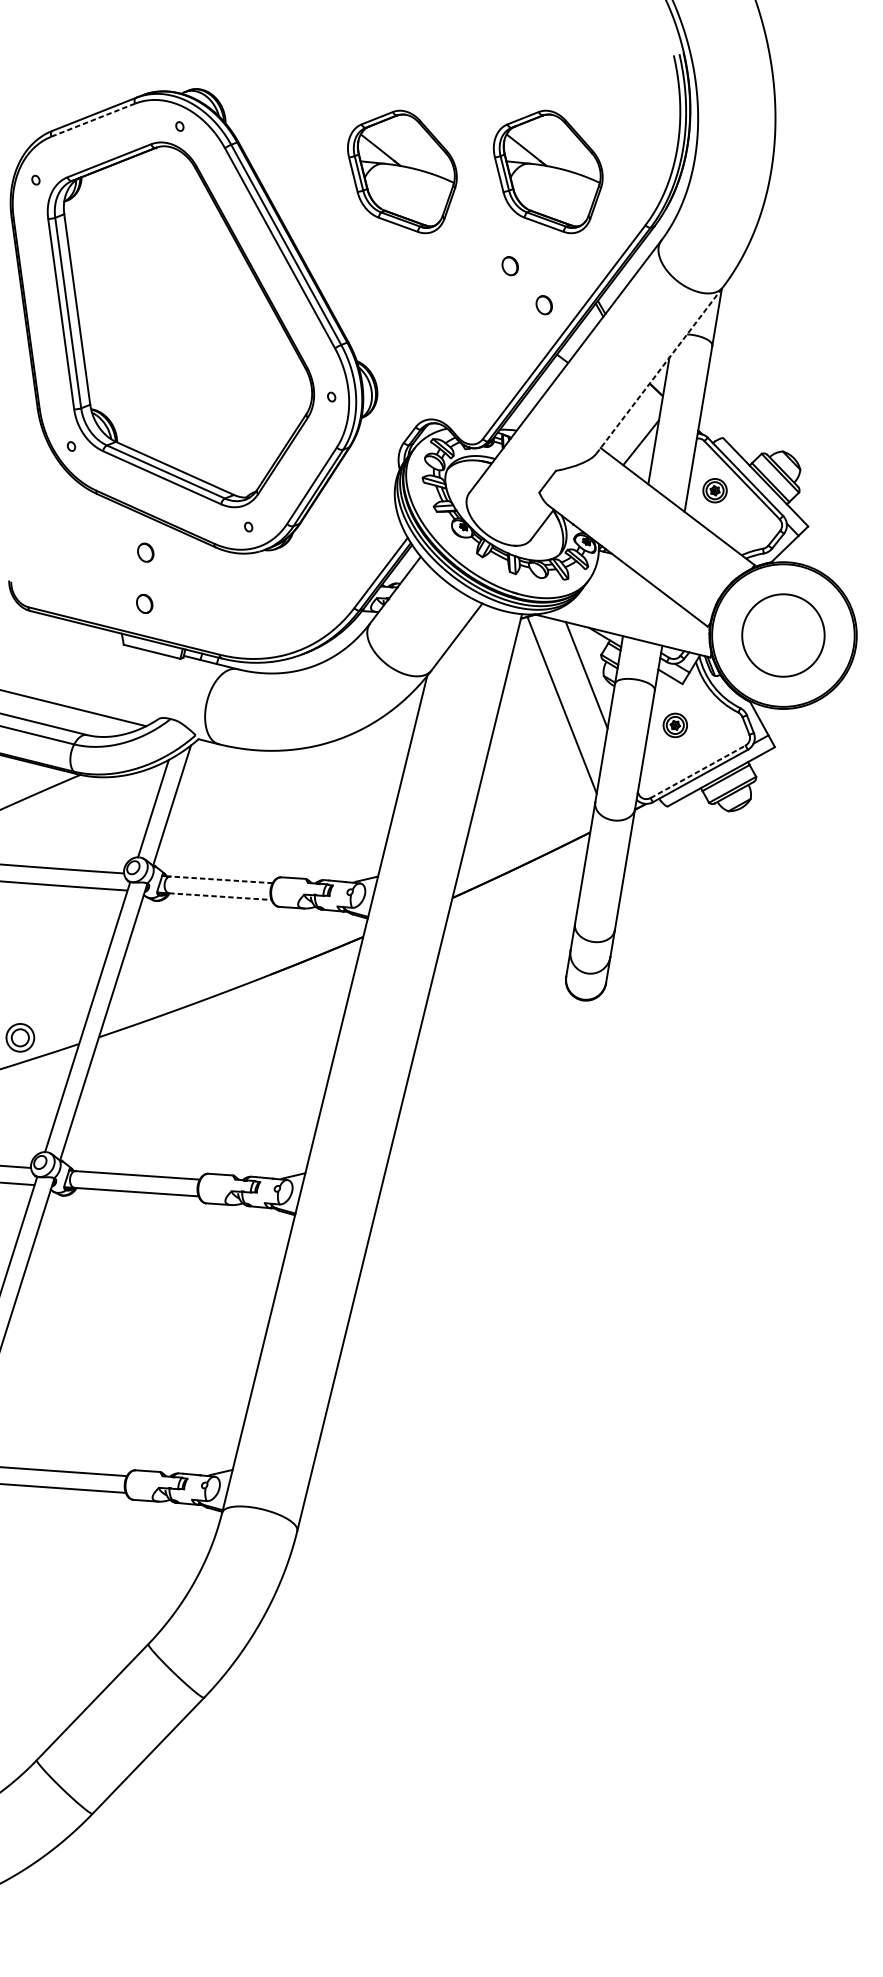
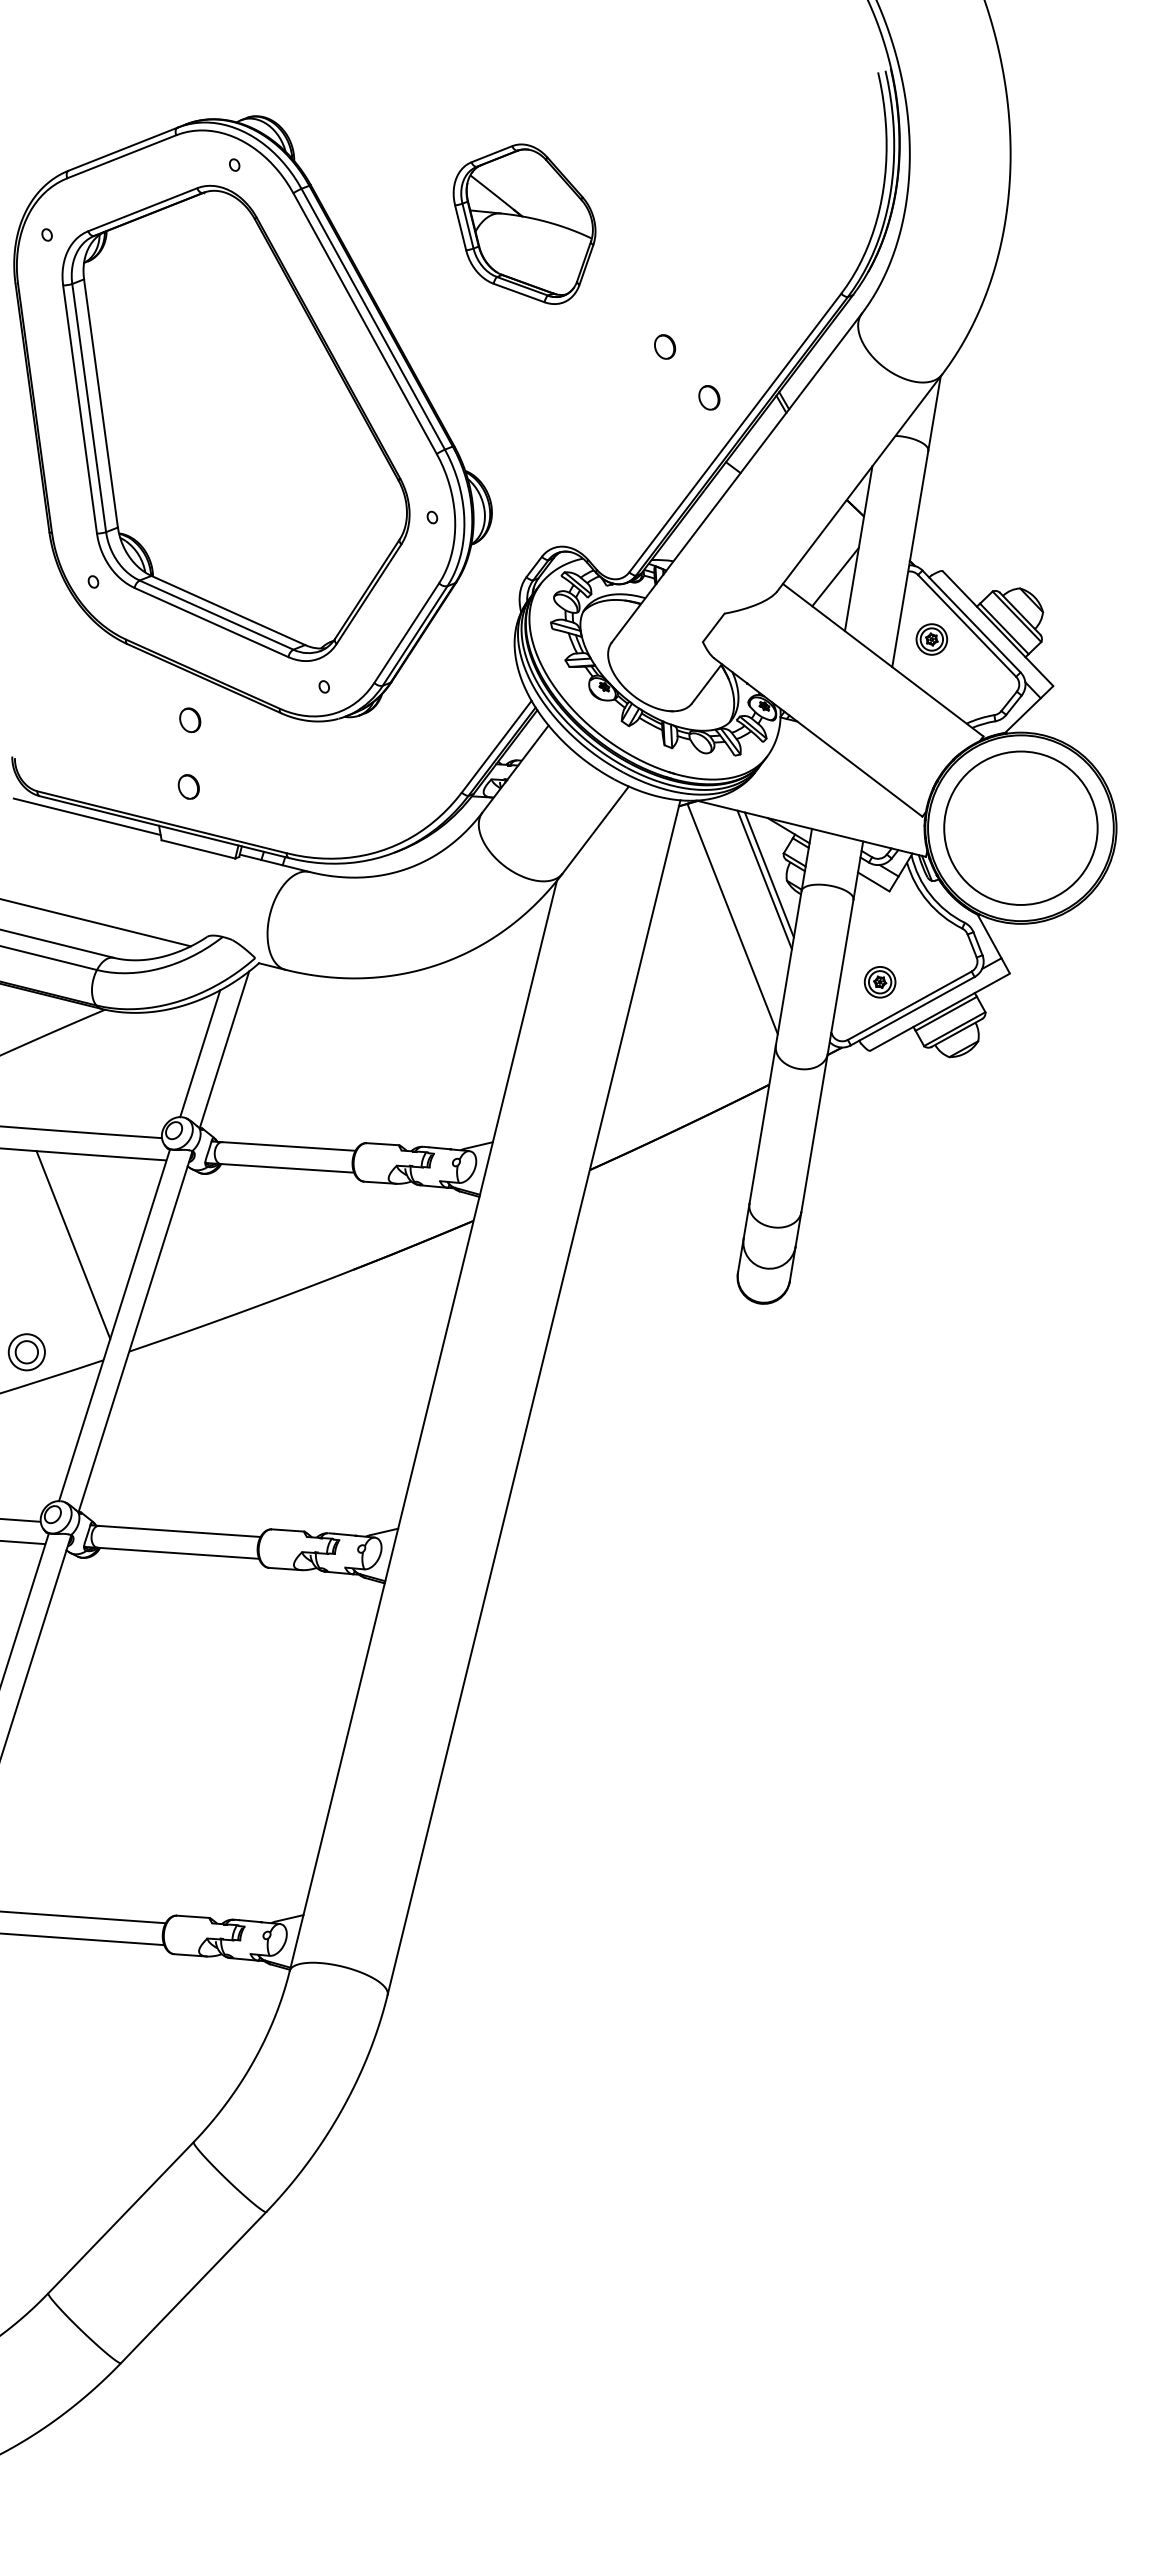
line: (93, 119) -> (121, 156), dashed -> solid
part: (548, 171) -> (714, 223), removed
line: (659, 370) -> (859, 482), dashed -> solid
line: (66, 626) -> (86, 816), added
circle: (783, 635) -> (1020, 827), size x1.43
line: (589, 671) -> (768, 874), added
part: (674, 725) -> (879, 982), moved
line: (697, 771) -> (909, 1005), dashed -> solid
line: (221, 879) -> (288, 1146), dashed -> solid
line: (220, 896) -> (287, 1168), dashed -> solid
line: (56, 955) -> (73, 1244), added

